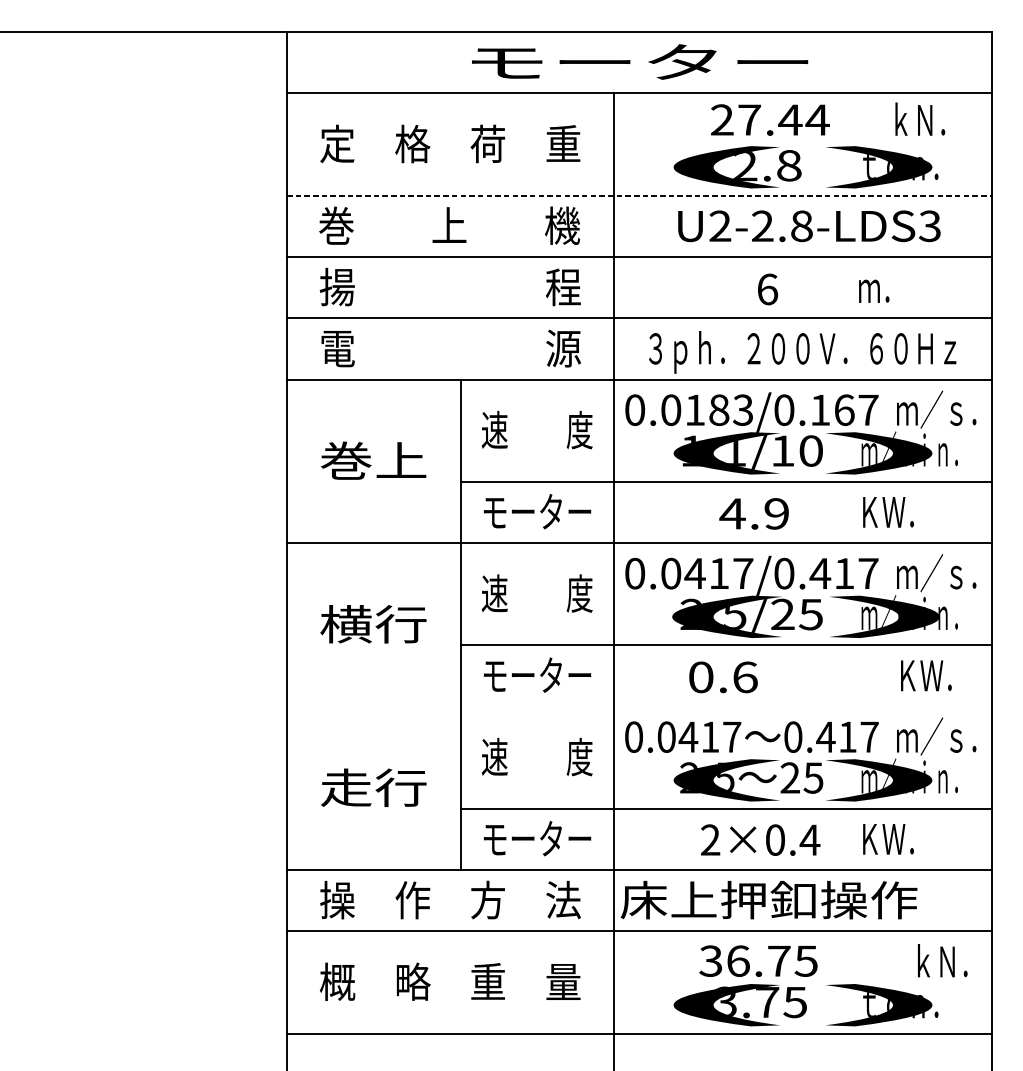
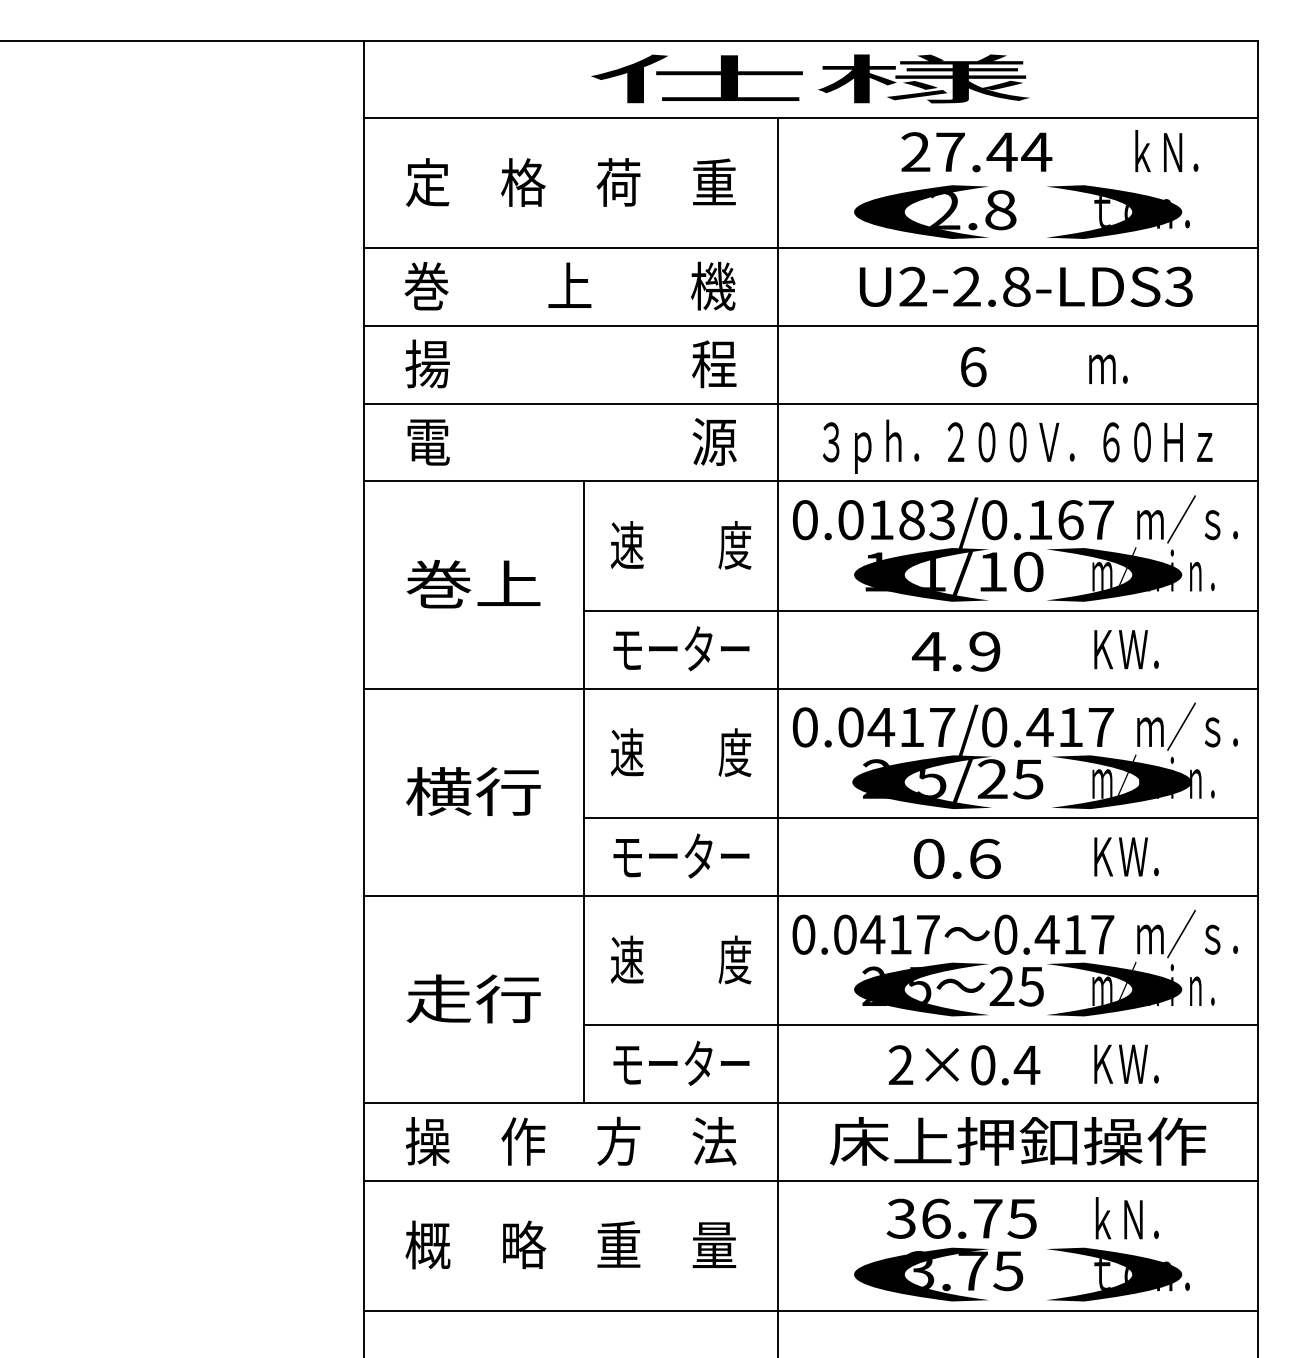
text: (639, 61) -> (810, 78), モーター -> 仕様
line: (640, 196) -> (811, 248), dashed -> solid
text: (926, 675) -> (1126, 856), moved
text: (723, 677) -> (957, 858), moved
line: (639, 706) -> (810, 895), added
text: (769, 900) -> (1018, 1141), moved
text: (942, 960) -> (1126, 1218), moved

